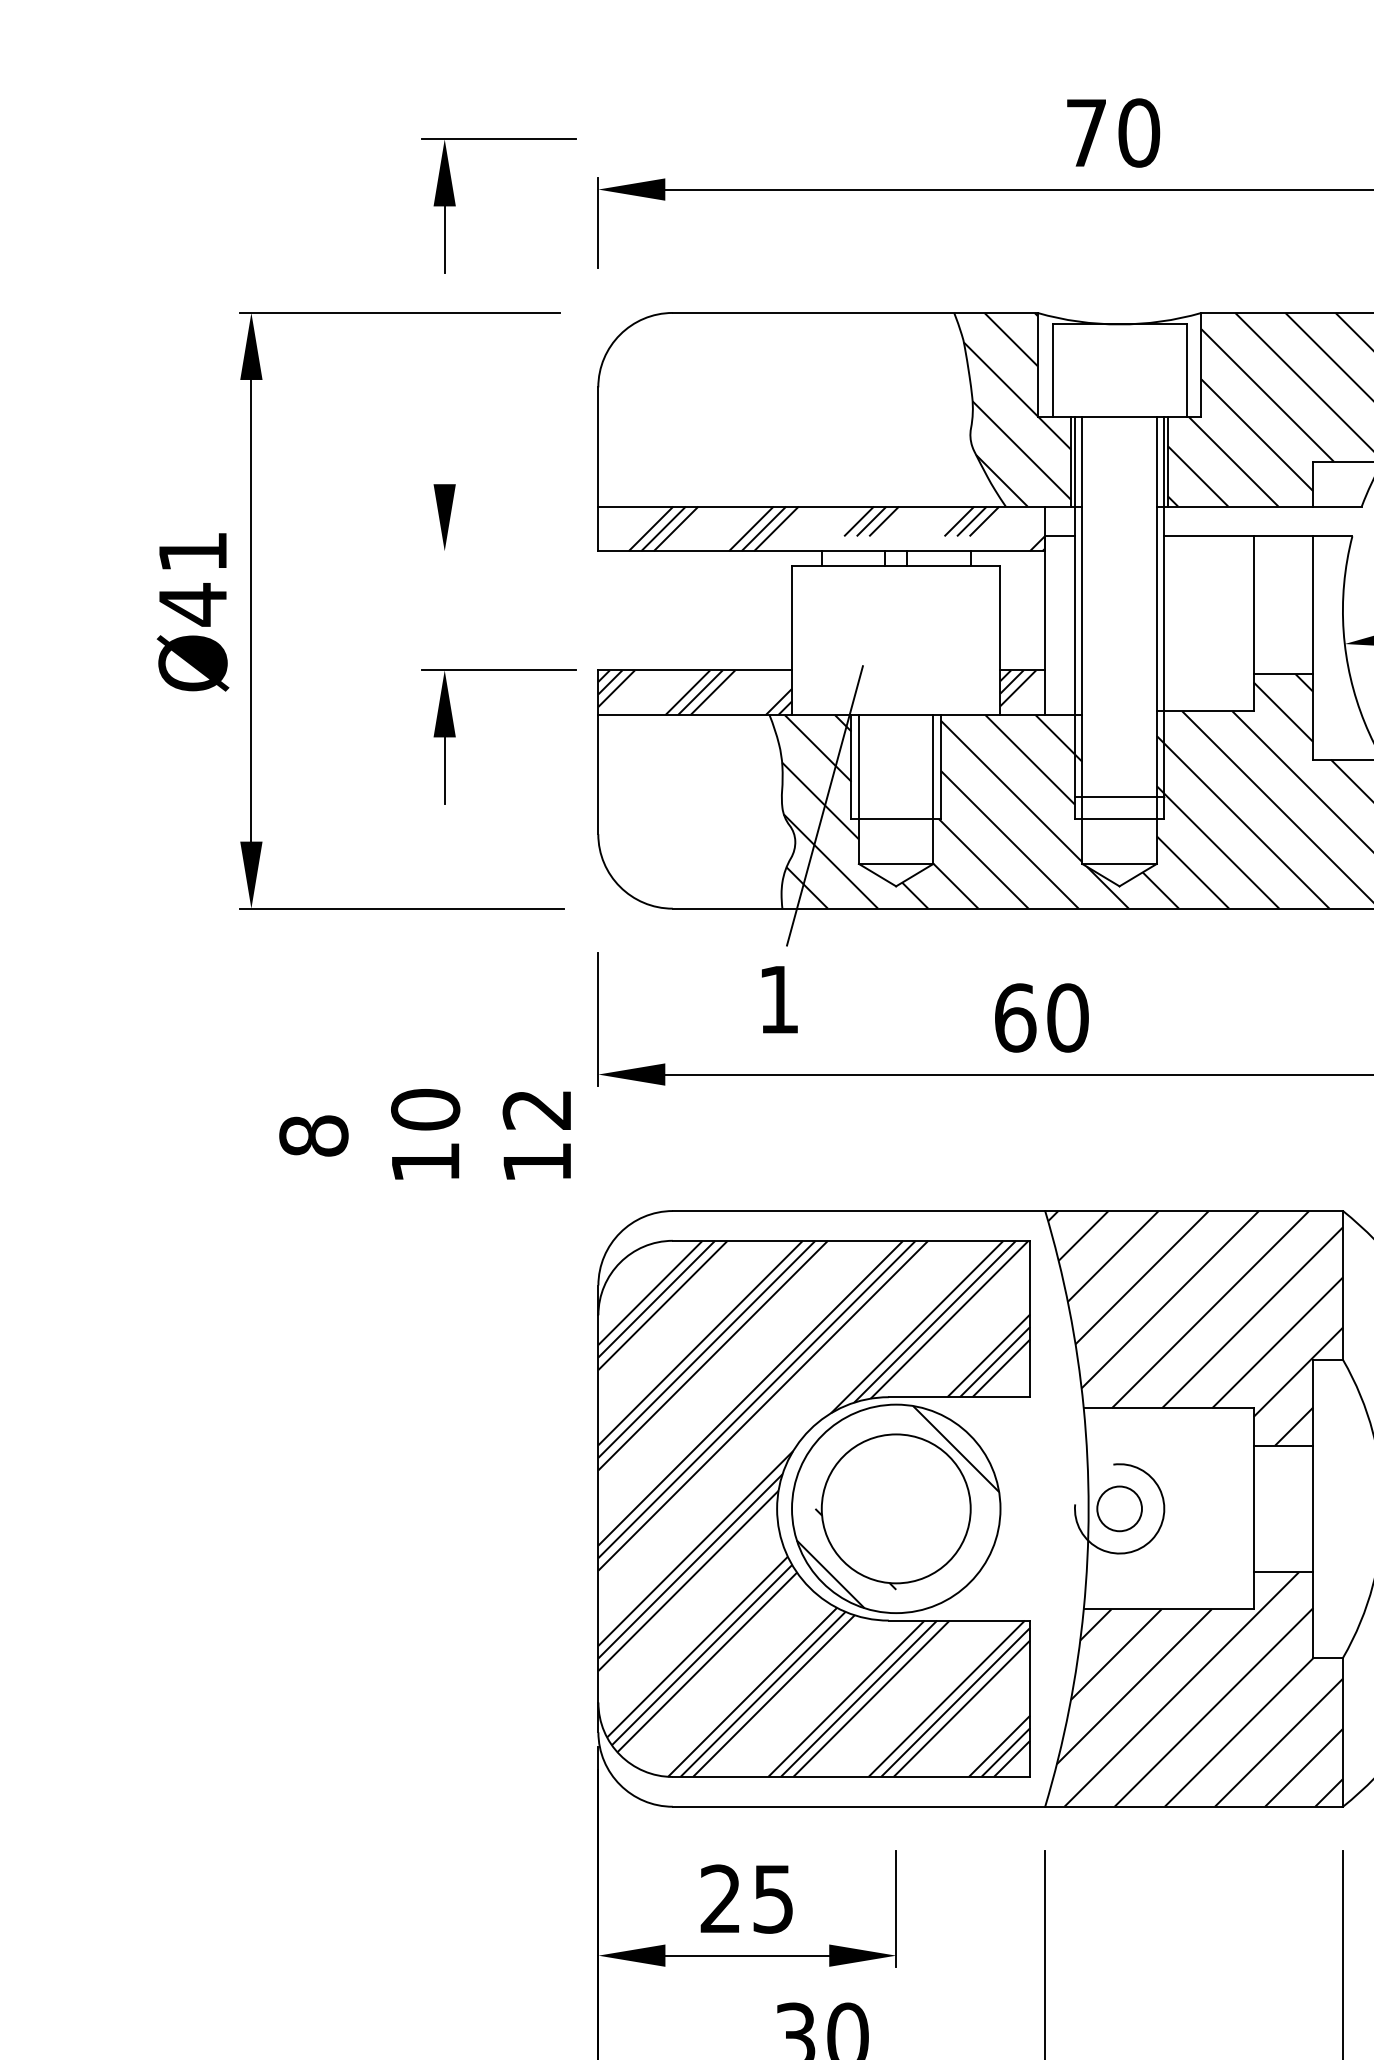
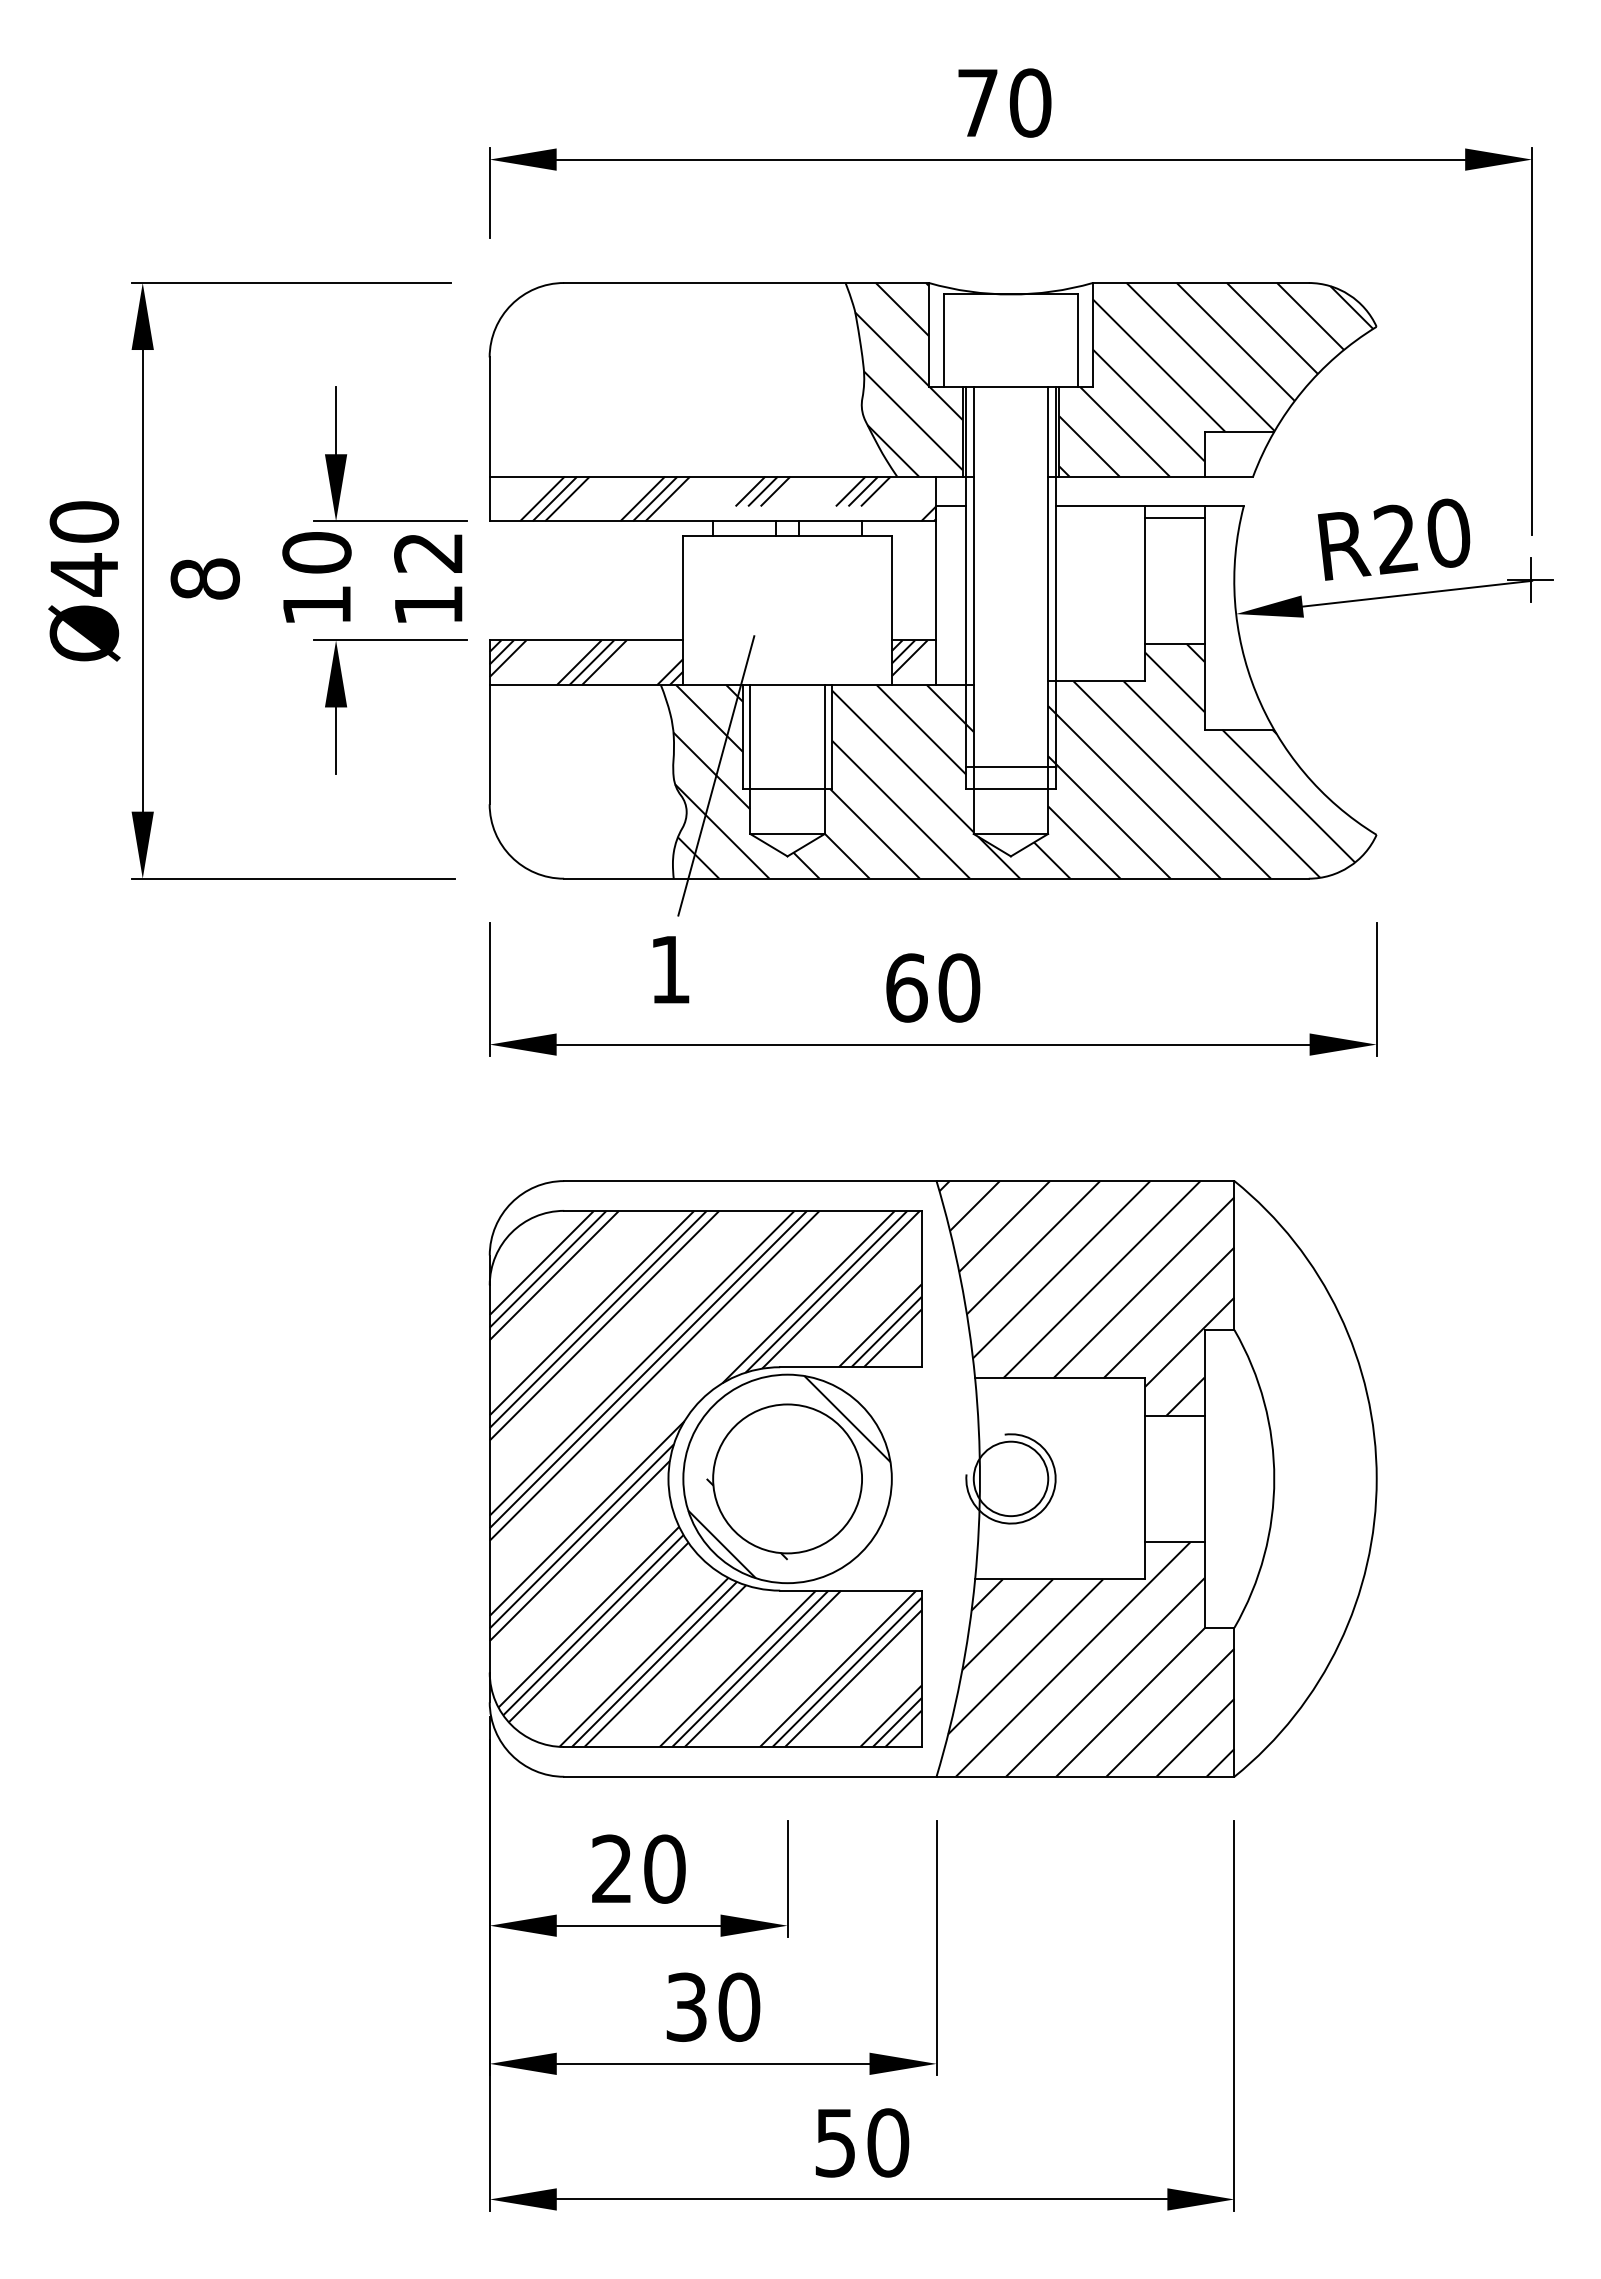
part: (455, 205) -> (346, 175), removed
line: (445, 450) -> (336, 420), added
line: (1283, 547) -> (1174, 517), added
text: (193, 551) -> (84, 521), Ø41 -> Ø40
line: (499, 551) -> (390, 521), added
text: (425, 1134) -> (316, 577), moved
circle: (1119, 1508) -> (1010, 1478), size x1.67
text: (773, 1898) -> (664, 1868), 25 -> 20

